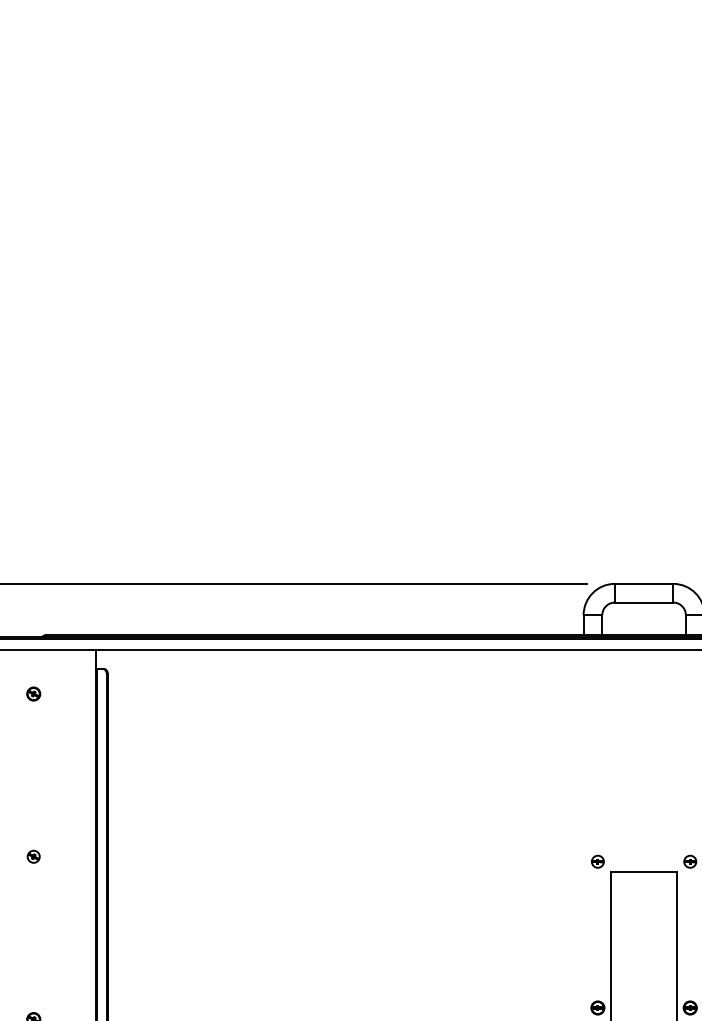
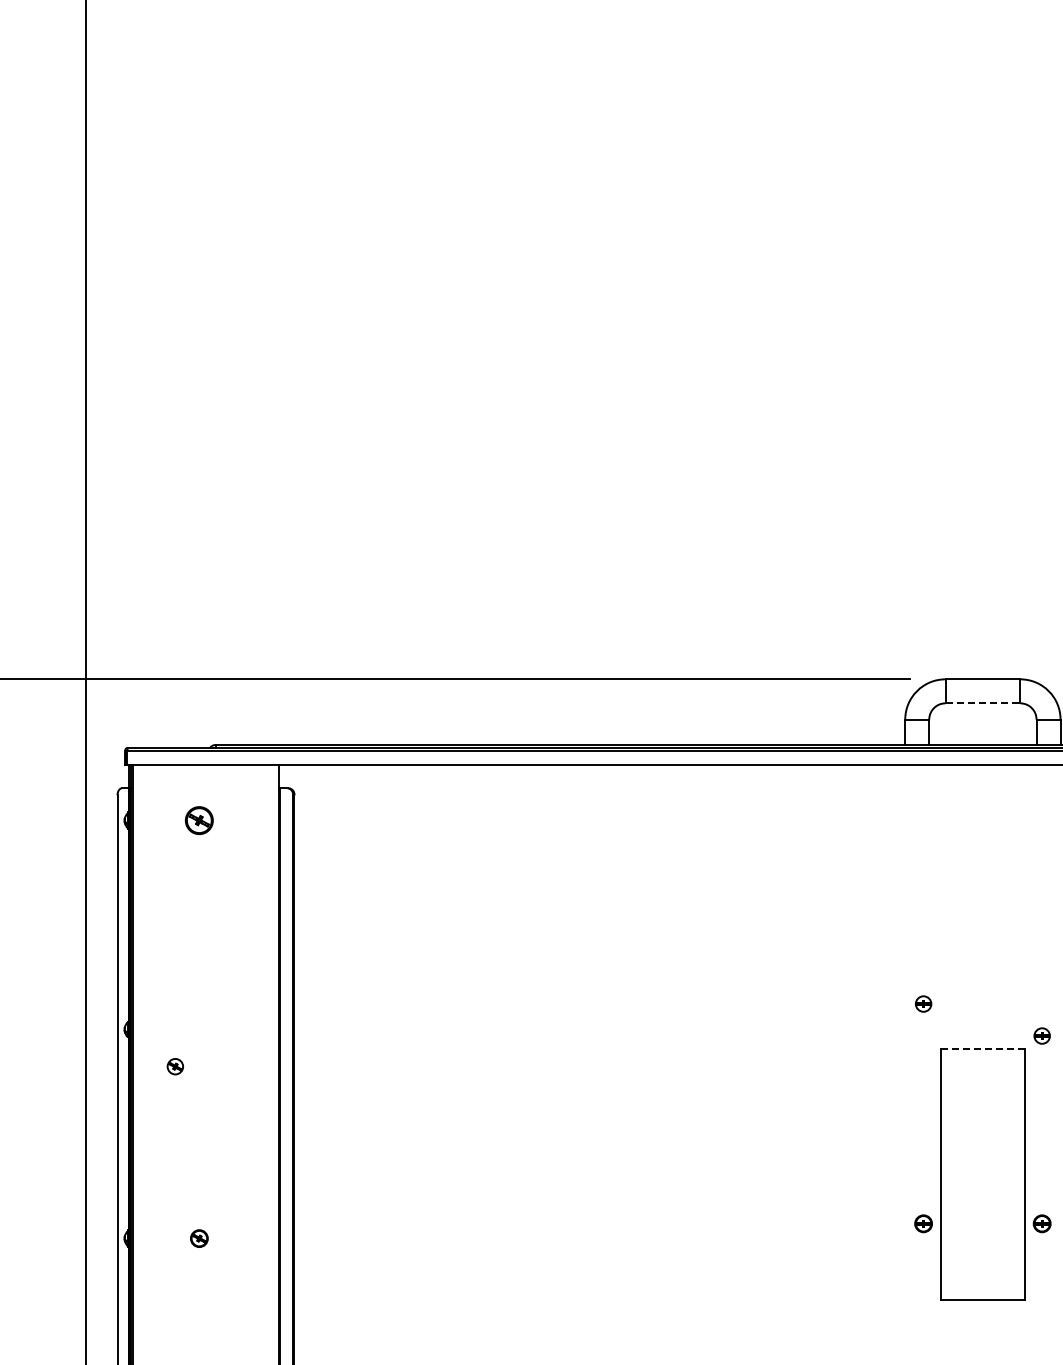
line: (644, 602) -> (983, 703), solid -> dashed
part: (33, 693) -> (199, 820), size x1.6
part: (33, 856) -> (174, 1066), moved
part: (597, 861) -> (923, 1003), moved
line: (643, 872) -> (982, 1049), solid -> dashed

